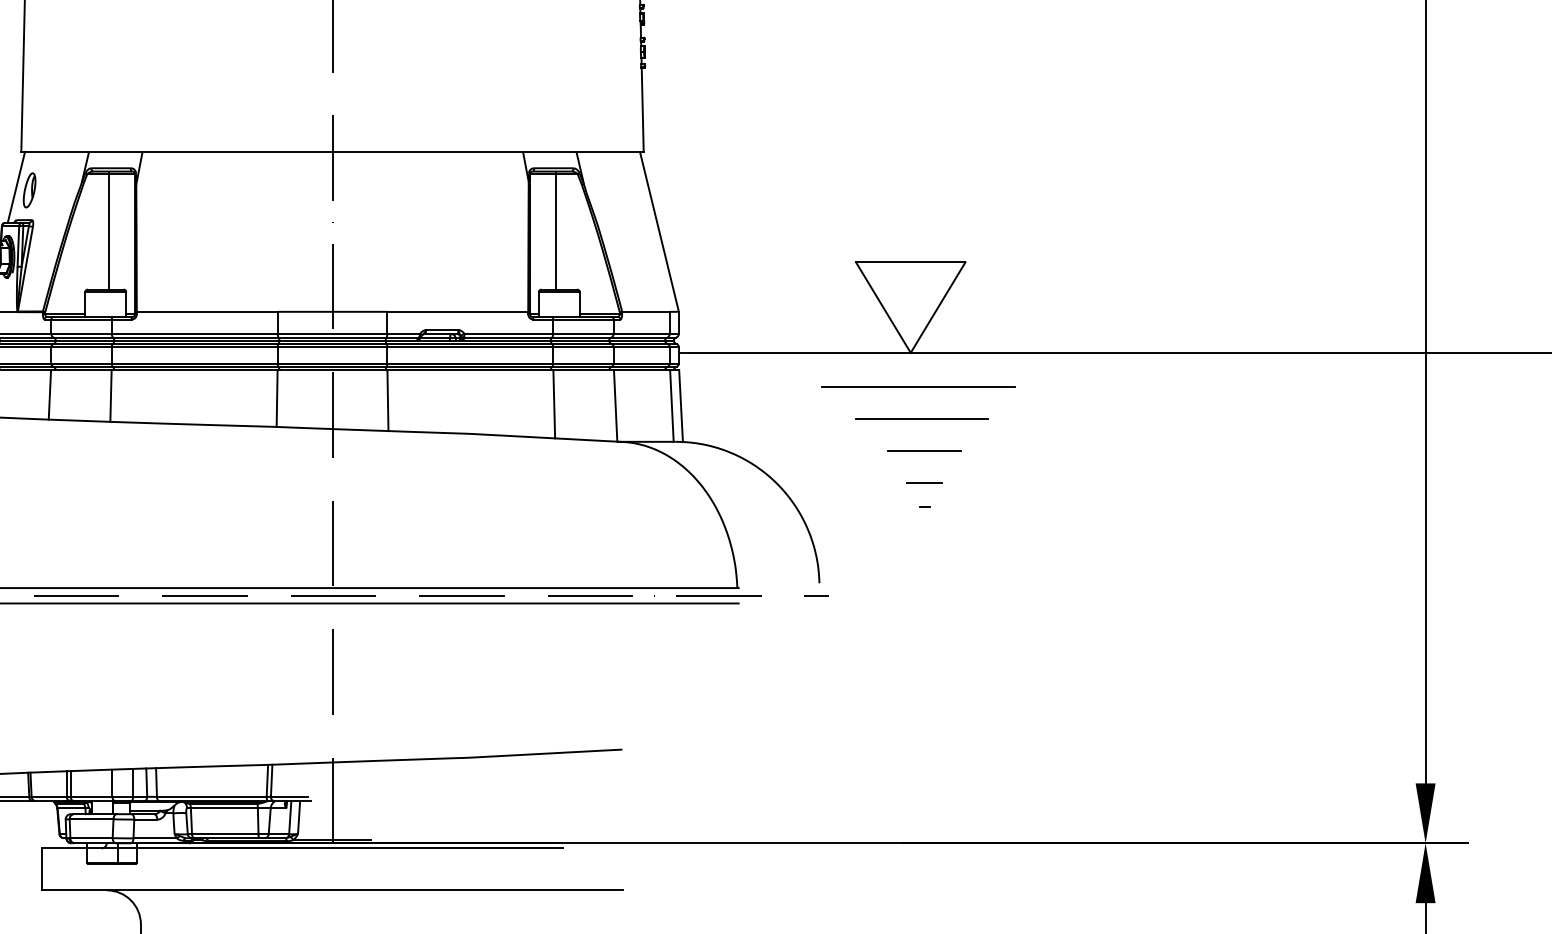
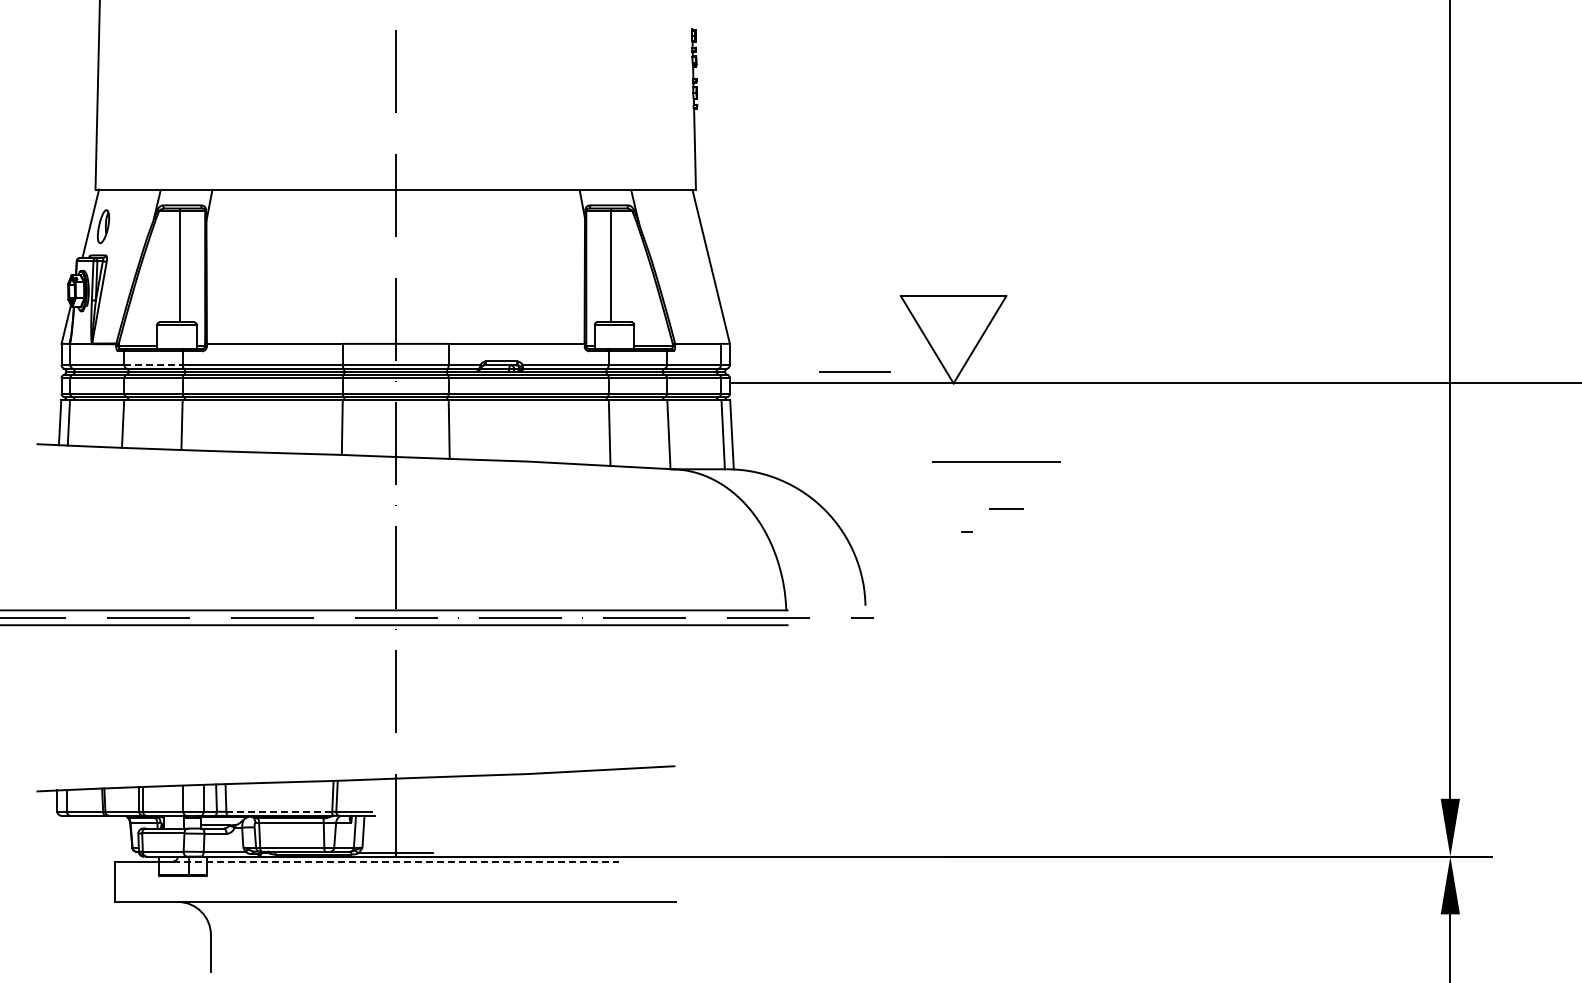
line: (82, 333) -> (154, 364), solid -> dashed
line: (918, 387) -> (961, 416), removed
line: (922, 418) -> (996, 461), moved
line: (924, 450) -> (854, 371), moved
line: (924, 482) -> (1006, 508), moved
line: (212, 796) -> (279, 811), solid -> dashed
line: (332, 848) -> (395, 861), solid -> dashed

